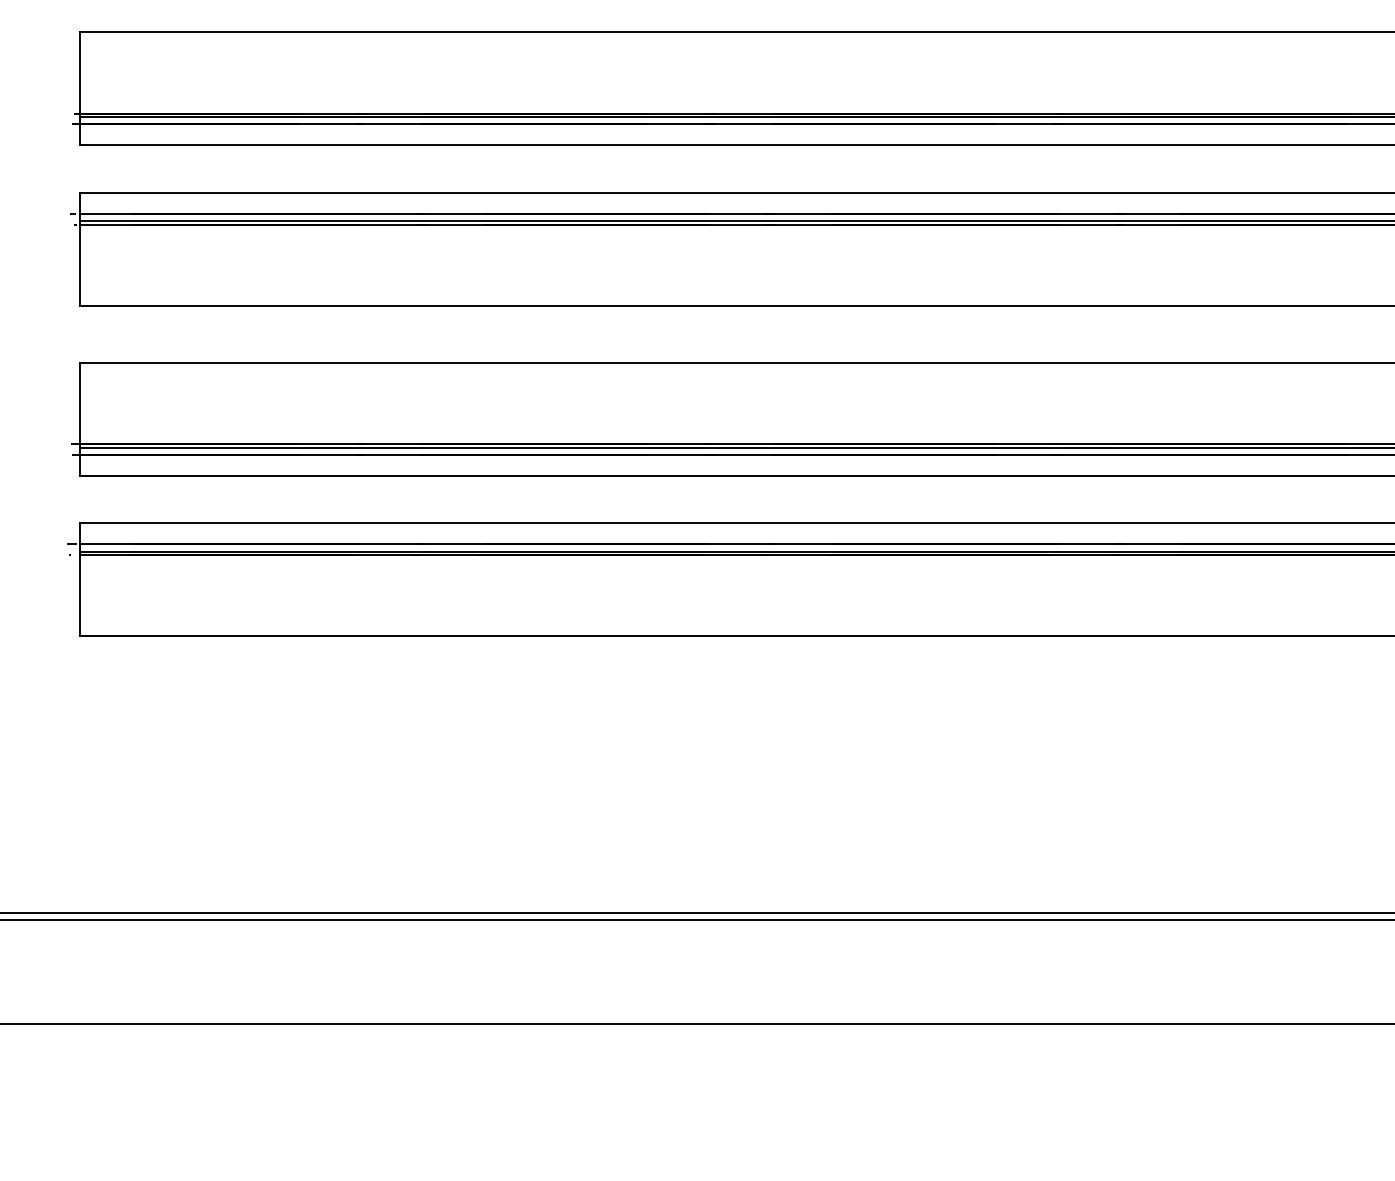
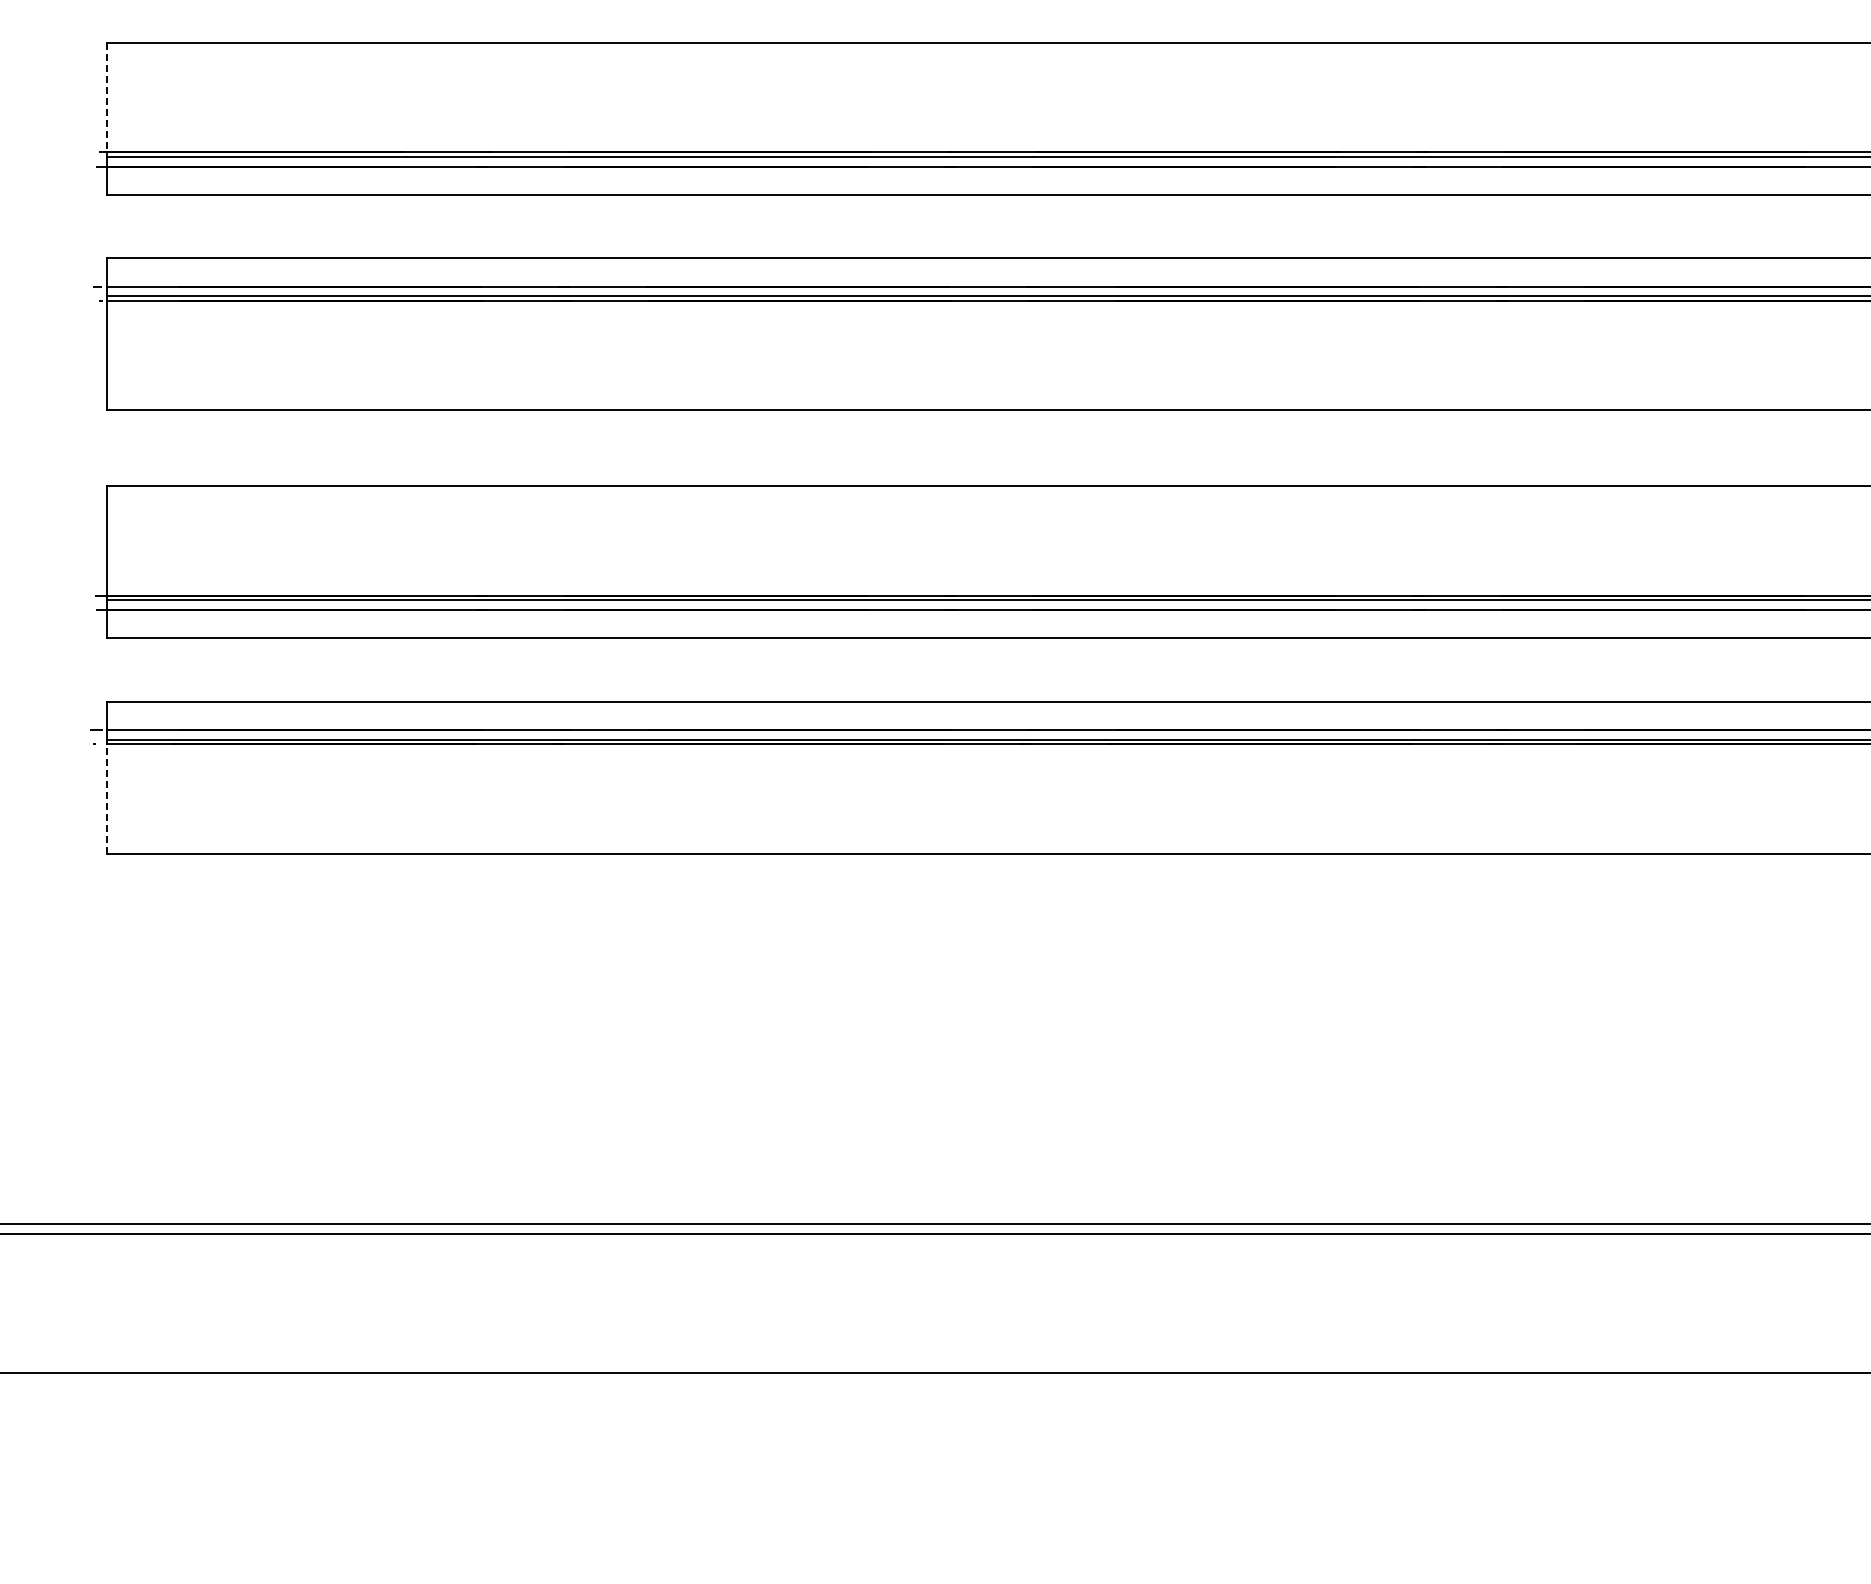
line: (80, 72) -> (107, 97), solid -> dashed
line: (80, 596) -> (107, 799), solid -> dashed

